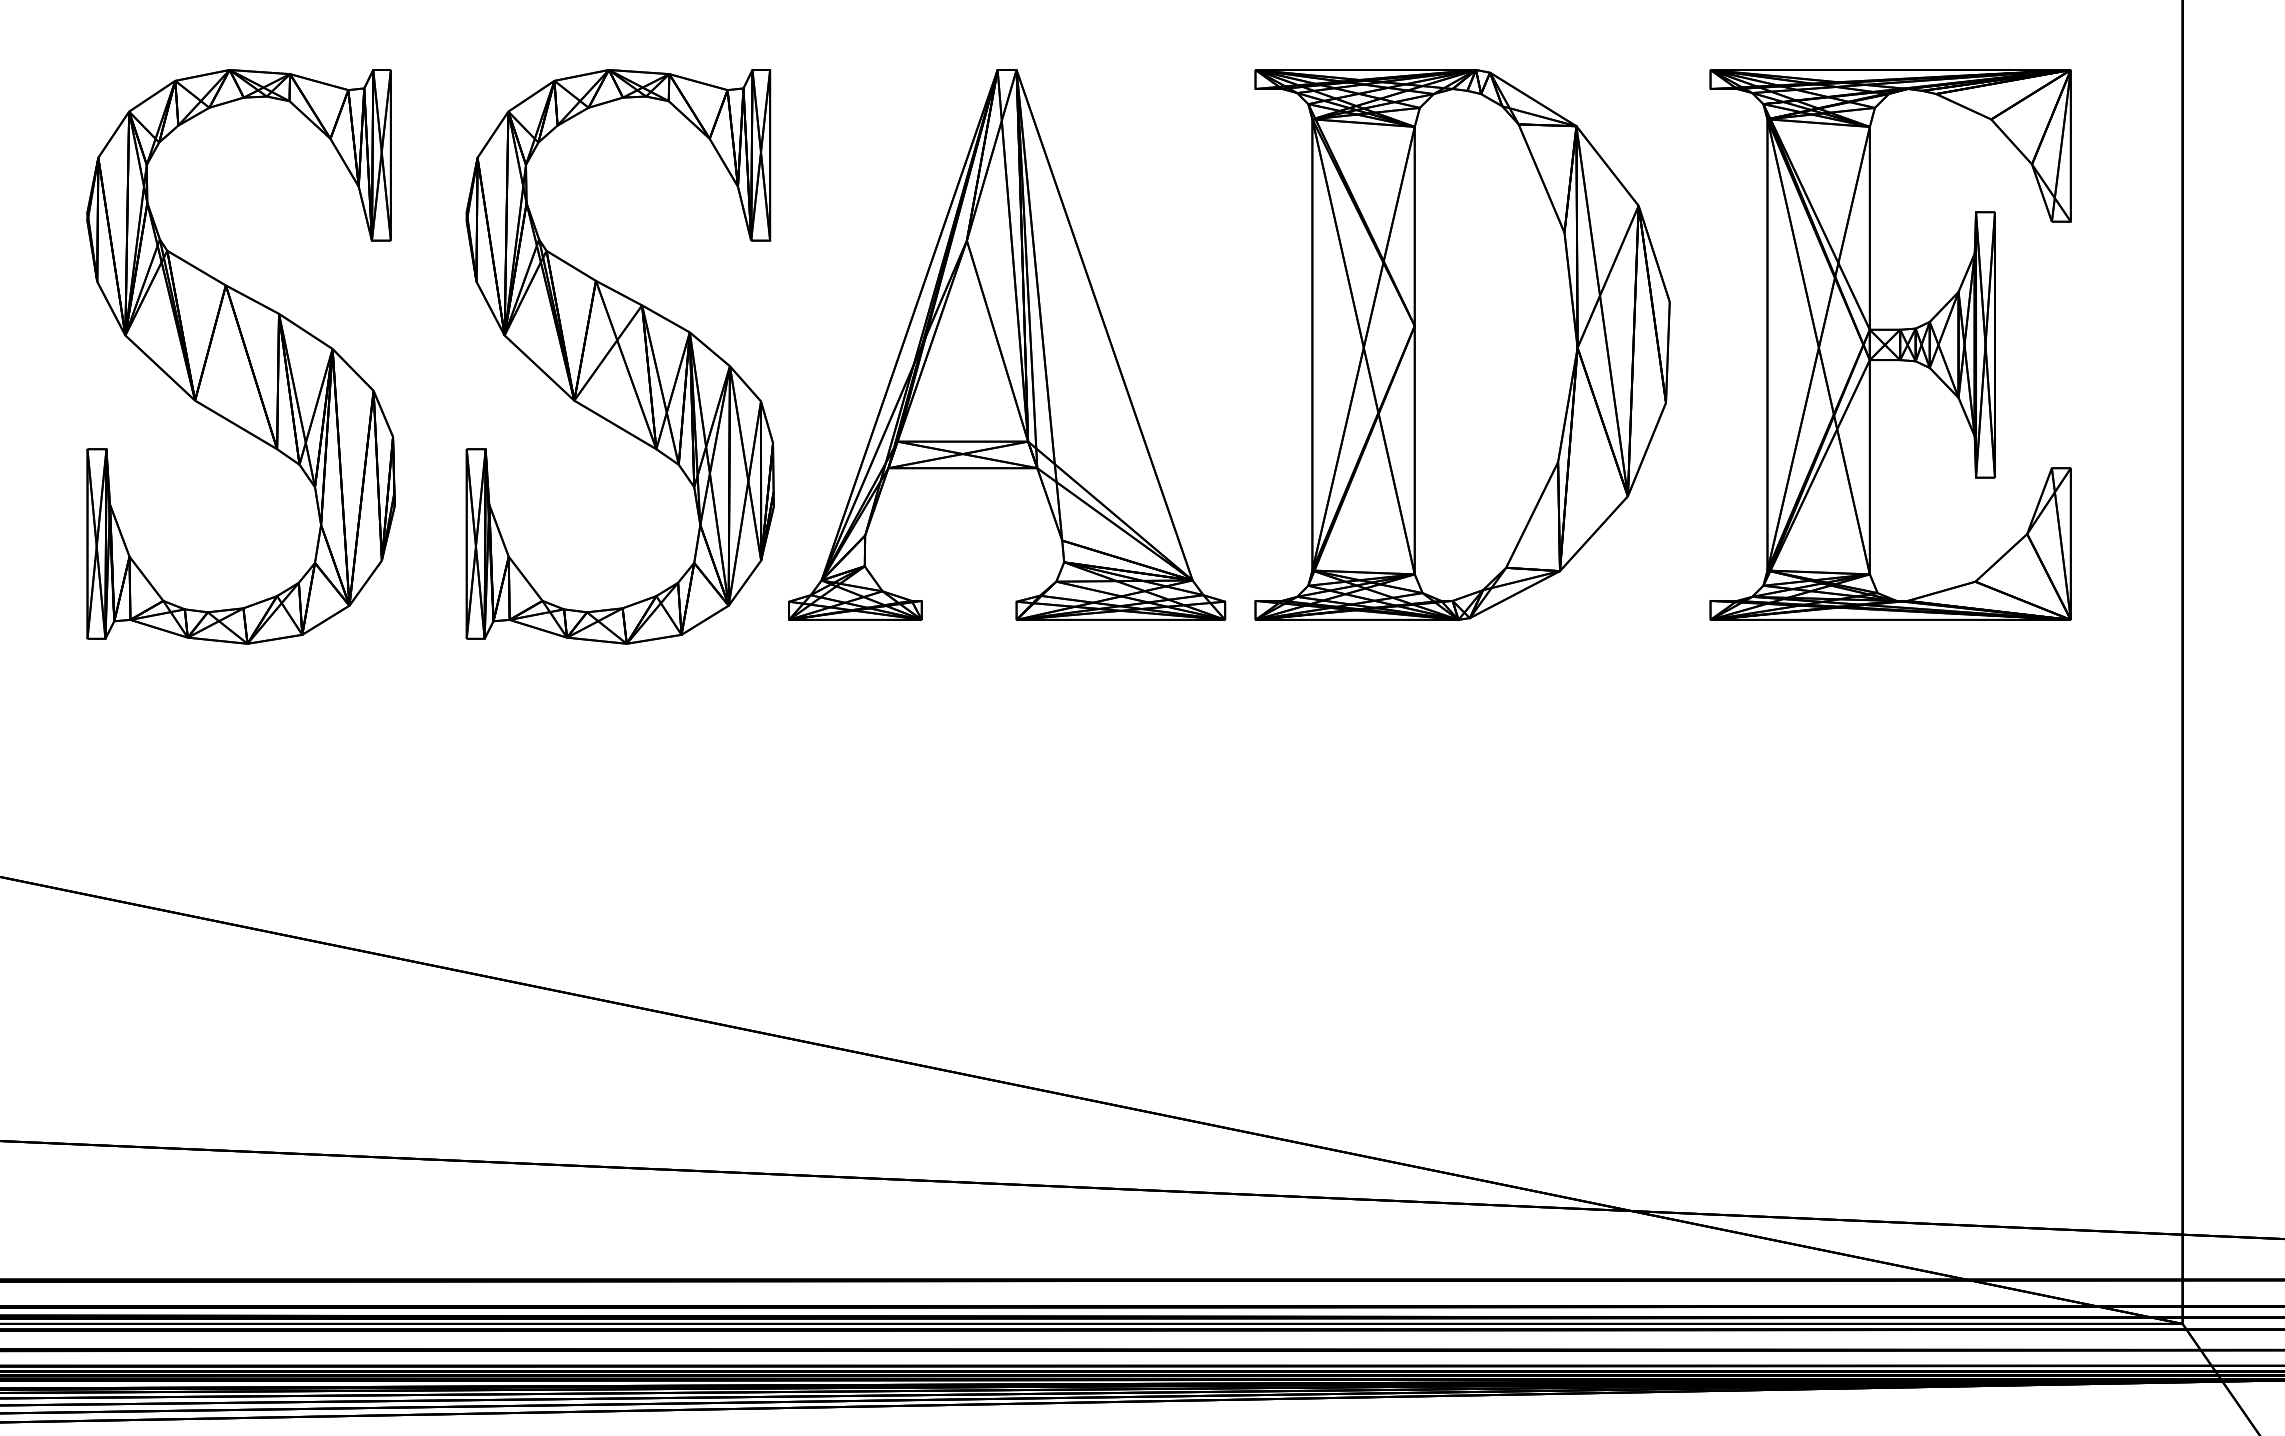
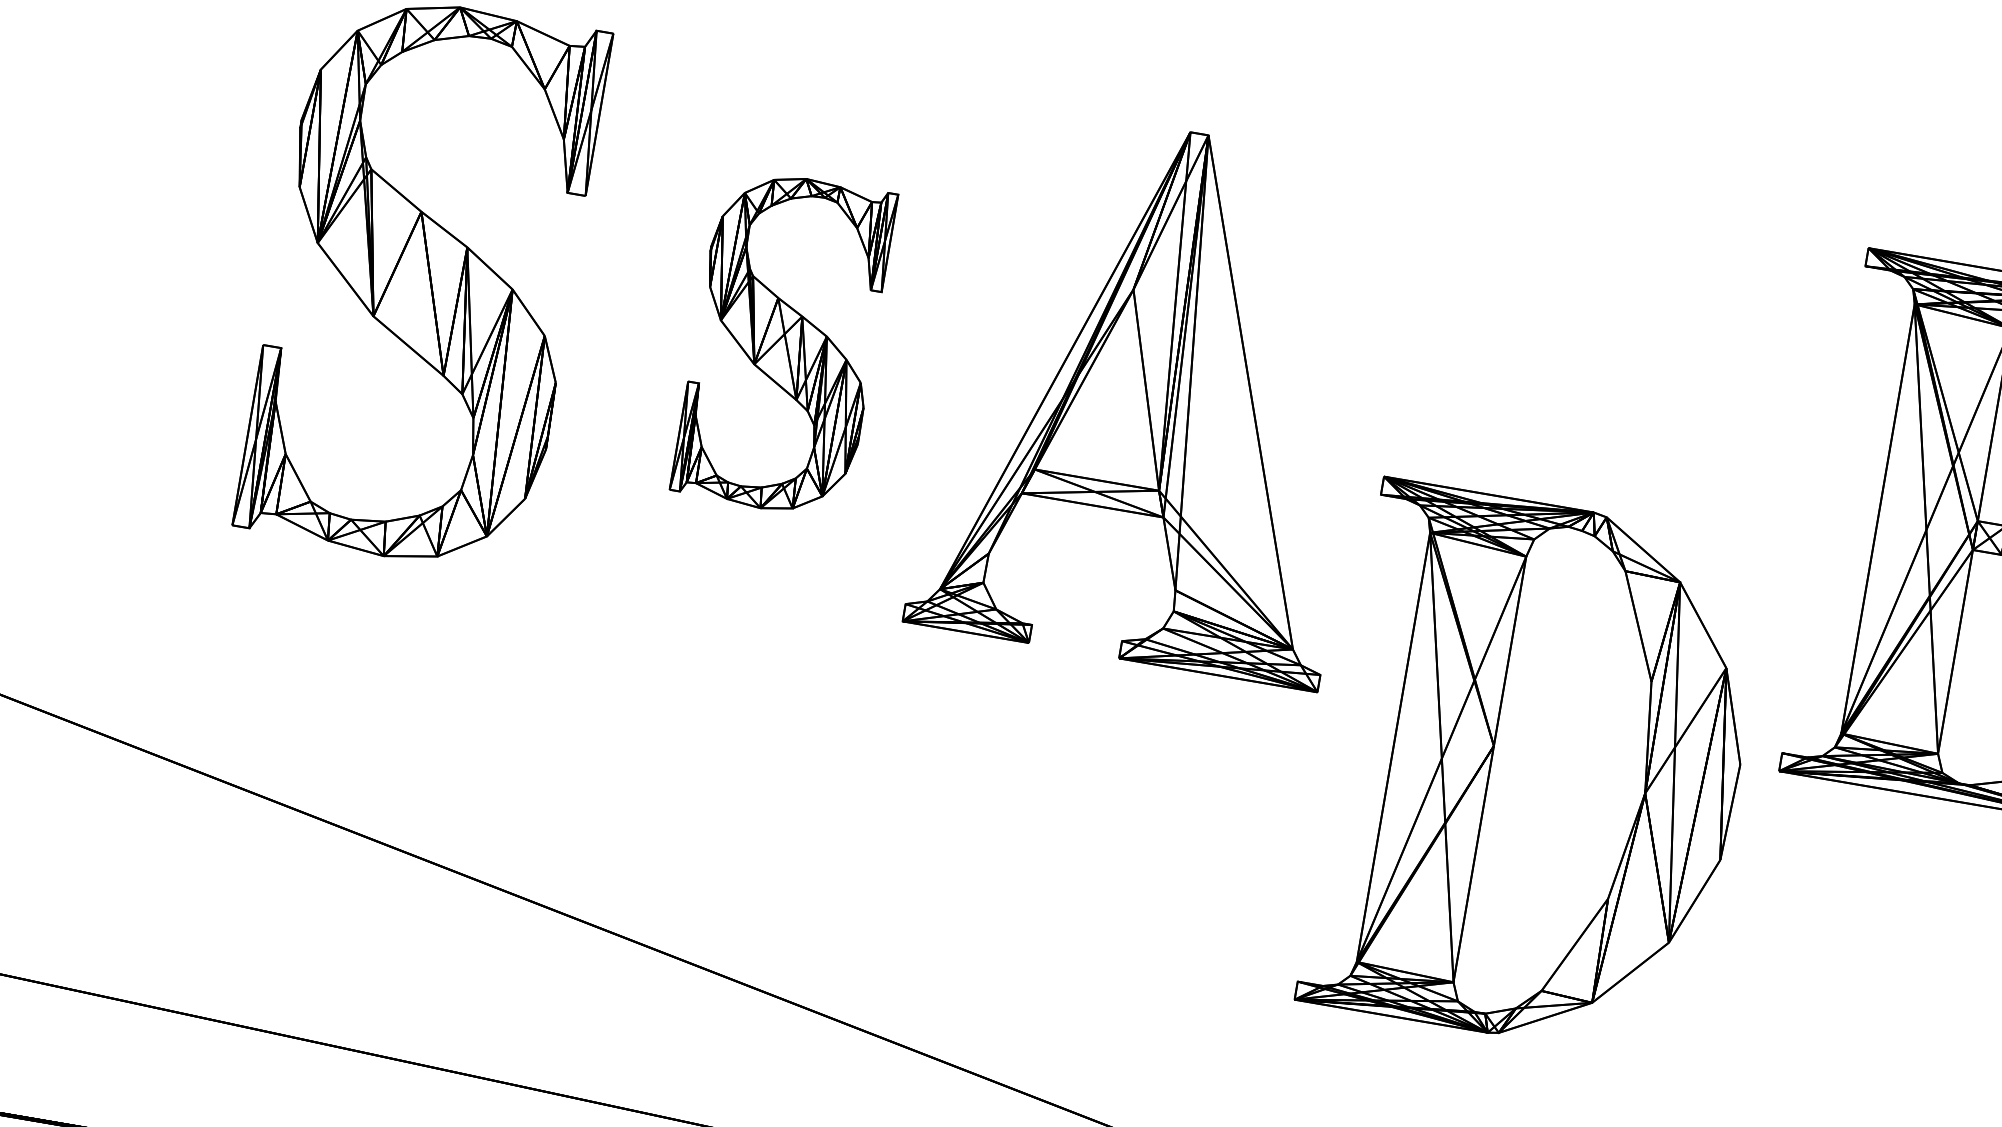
part: (1462, 344) -> (1536, 771), moved
part: (619, 356) -> (784, 343), size x0.6

